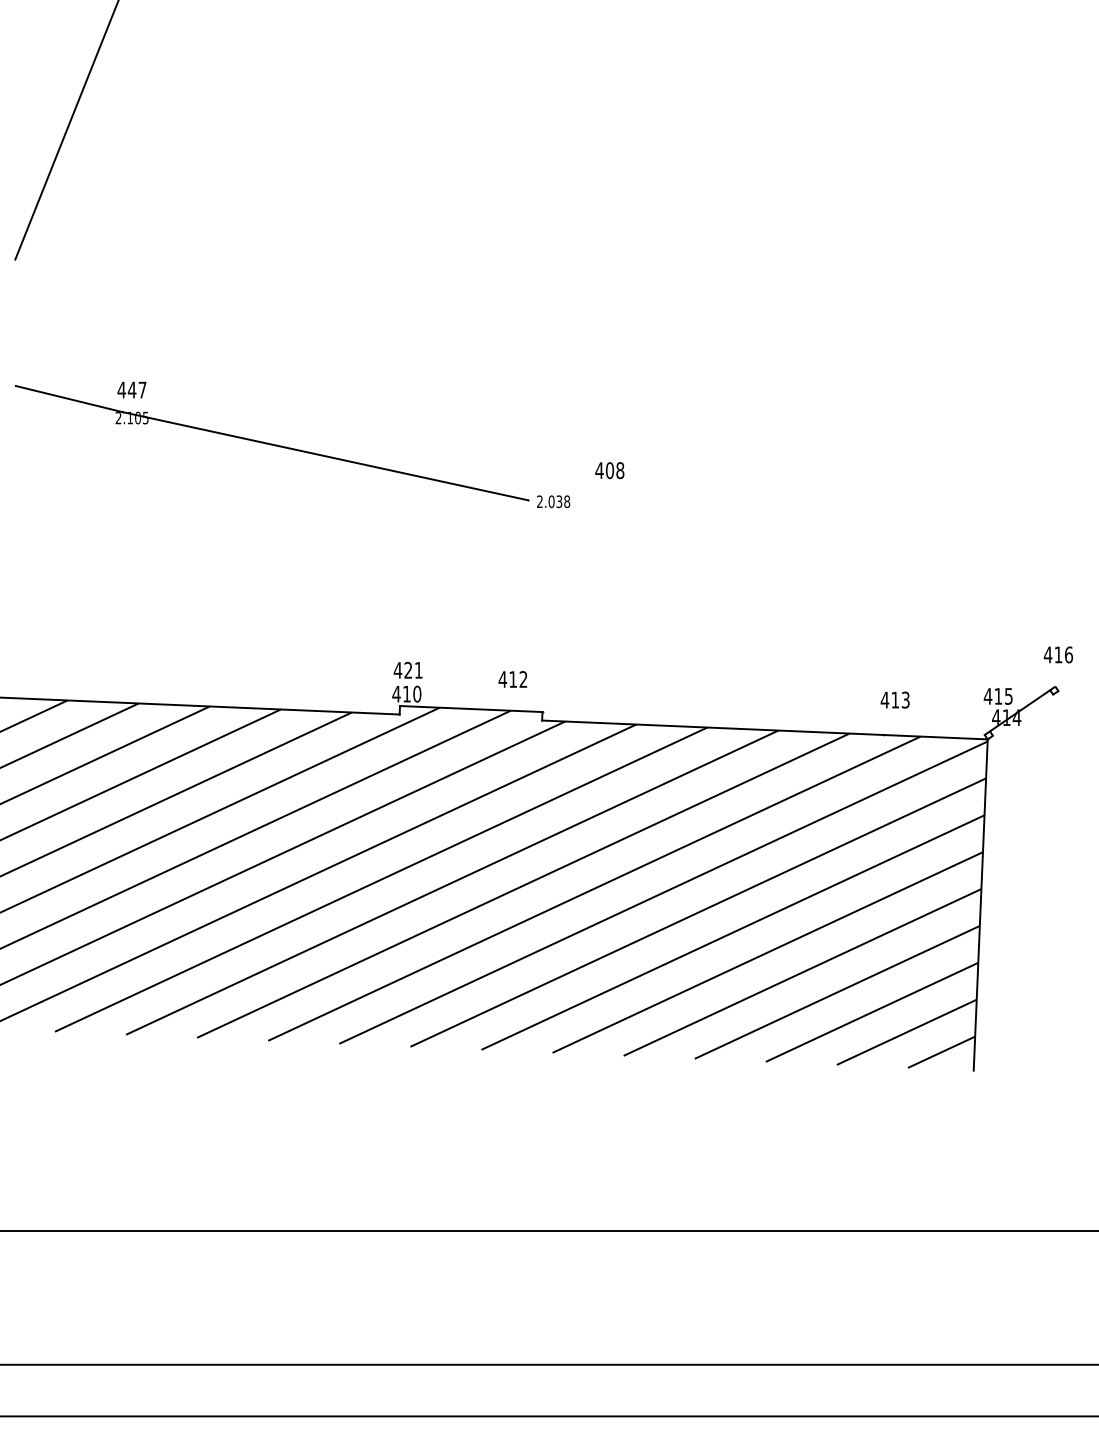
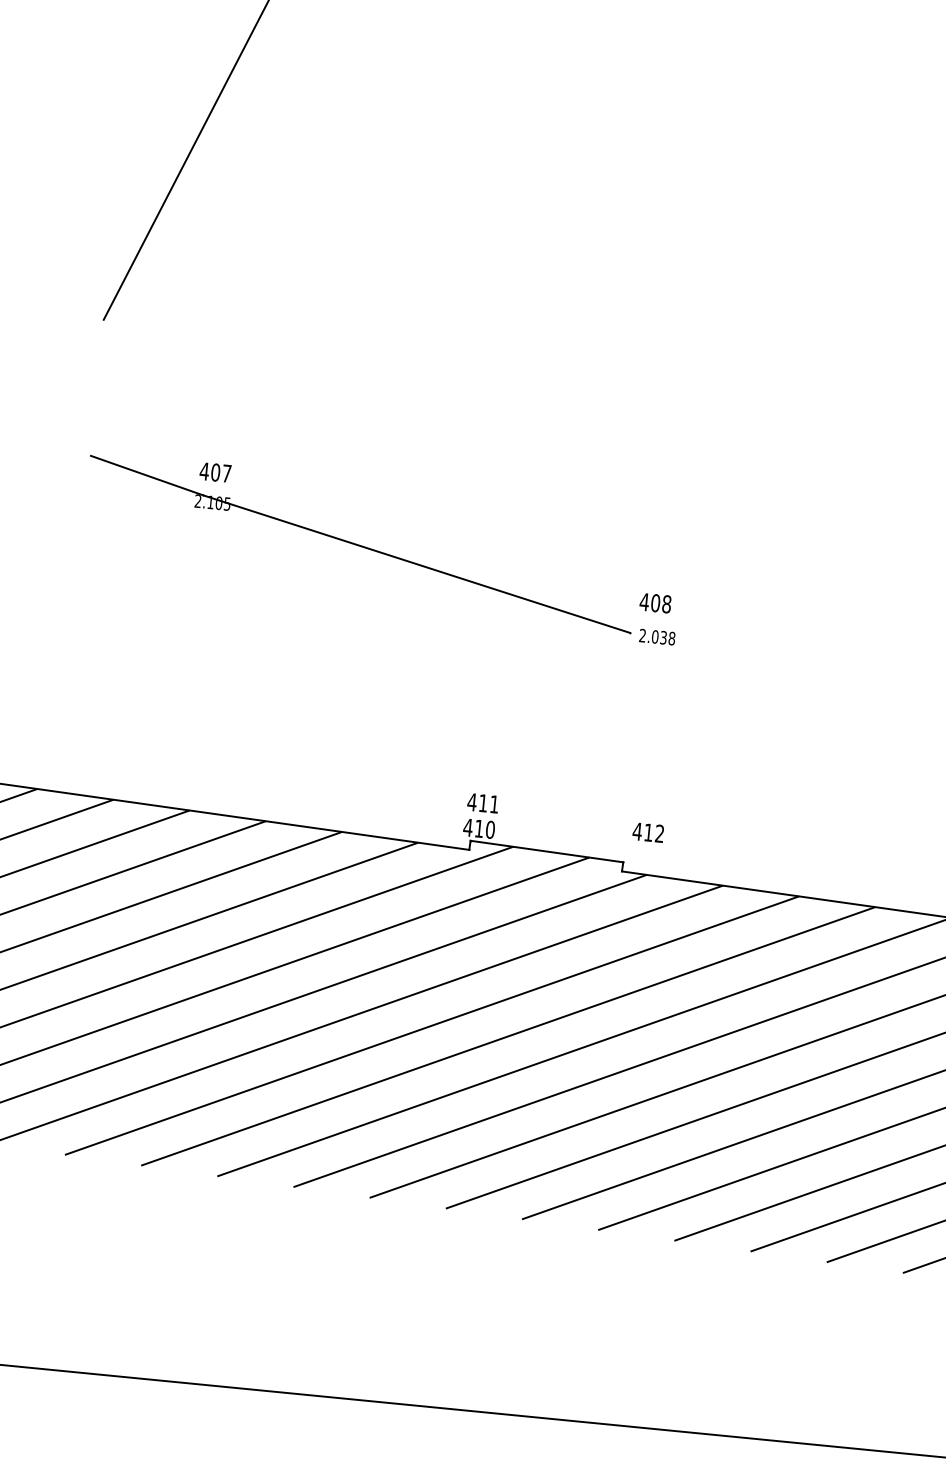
text: (131, 389) -> (215, 471), 447 -> 407
text: (609, 470) -> (655, 603), moved
text: (408, 669) -> (483, 802), 421 -> 411
text: (512, 679) -> (647, 832), moved

